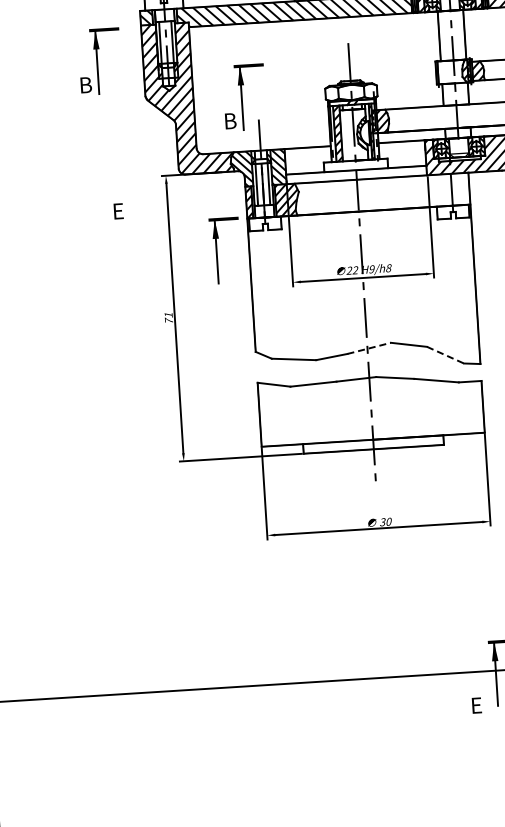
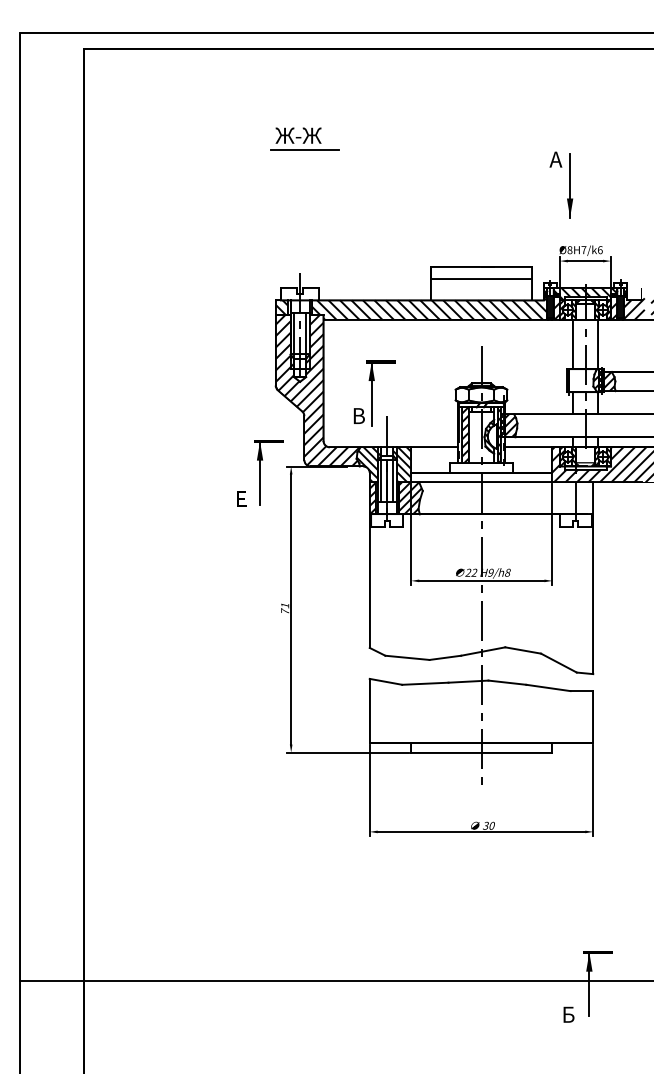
part: (99, 61) -> (232, 348), removed
part: (217, 250) -> (260, 472), moved
line: (369, 348) -> (483, 651), dashed -> solid
line: (446, 355) -> (559, 663), dashed -> solid
text: (477, 705) -> (568, 1014), Е -> Б

